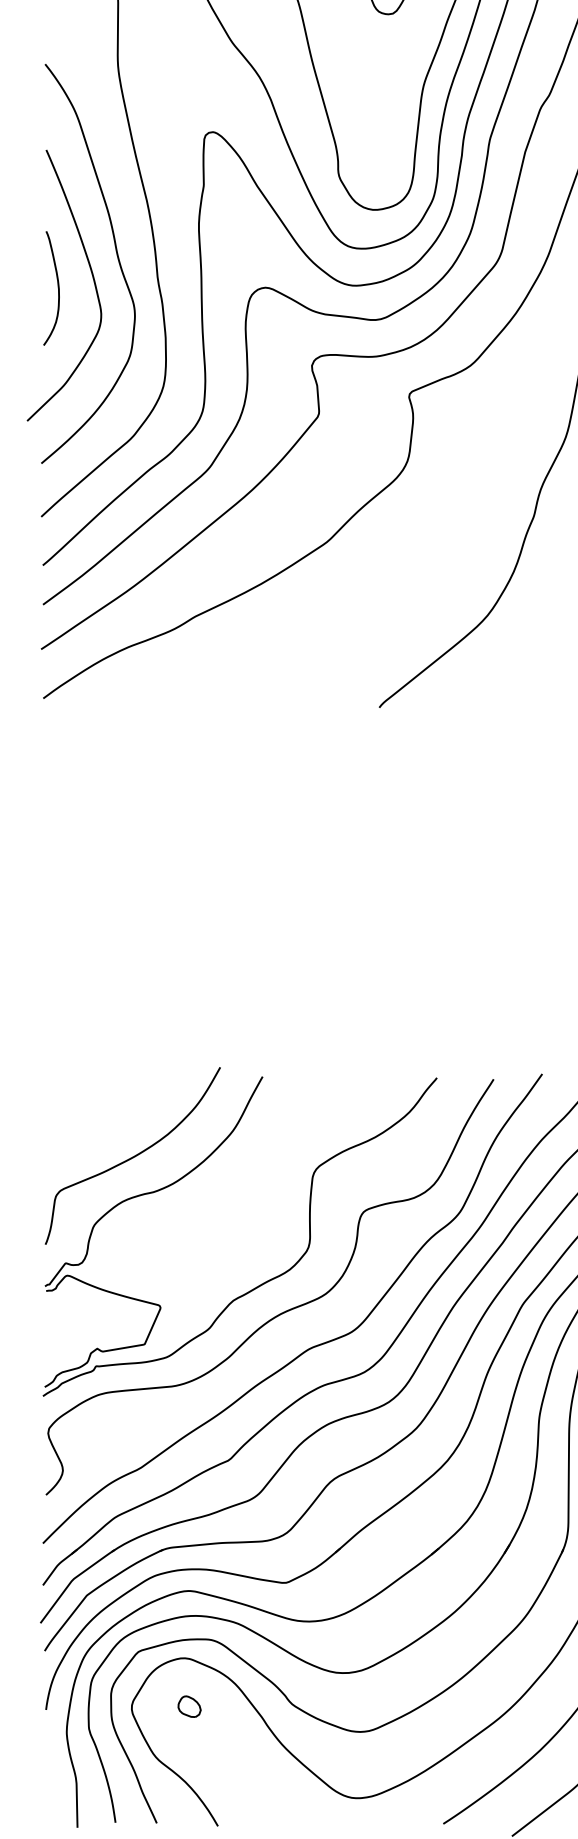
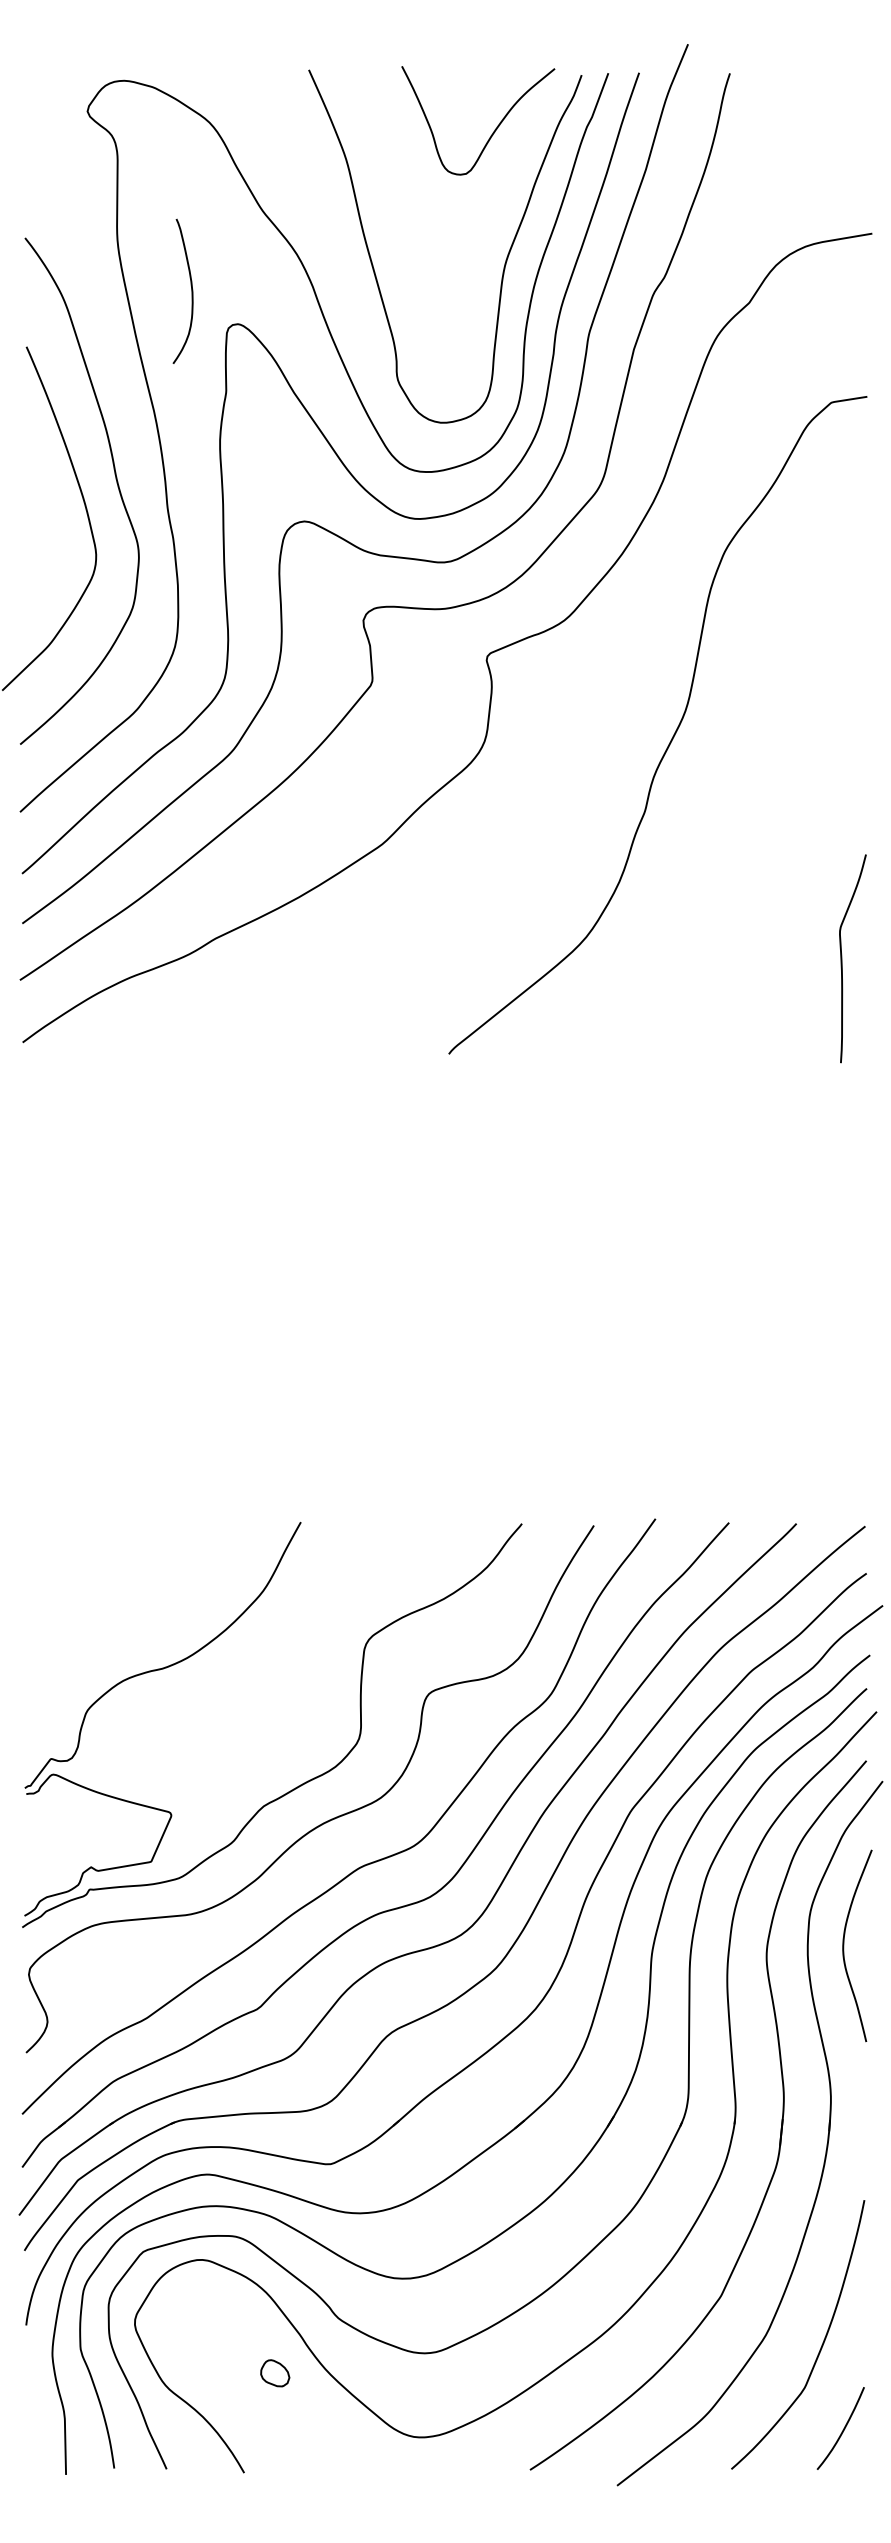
curve: (58, 287) -> (191, 290), moved
curve: (133, 1156) -> (136, 1623), removed
part: (189, 1706) -> (275, 2373), moved

